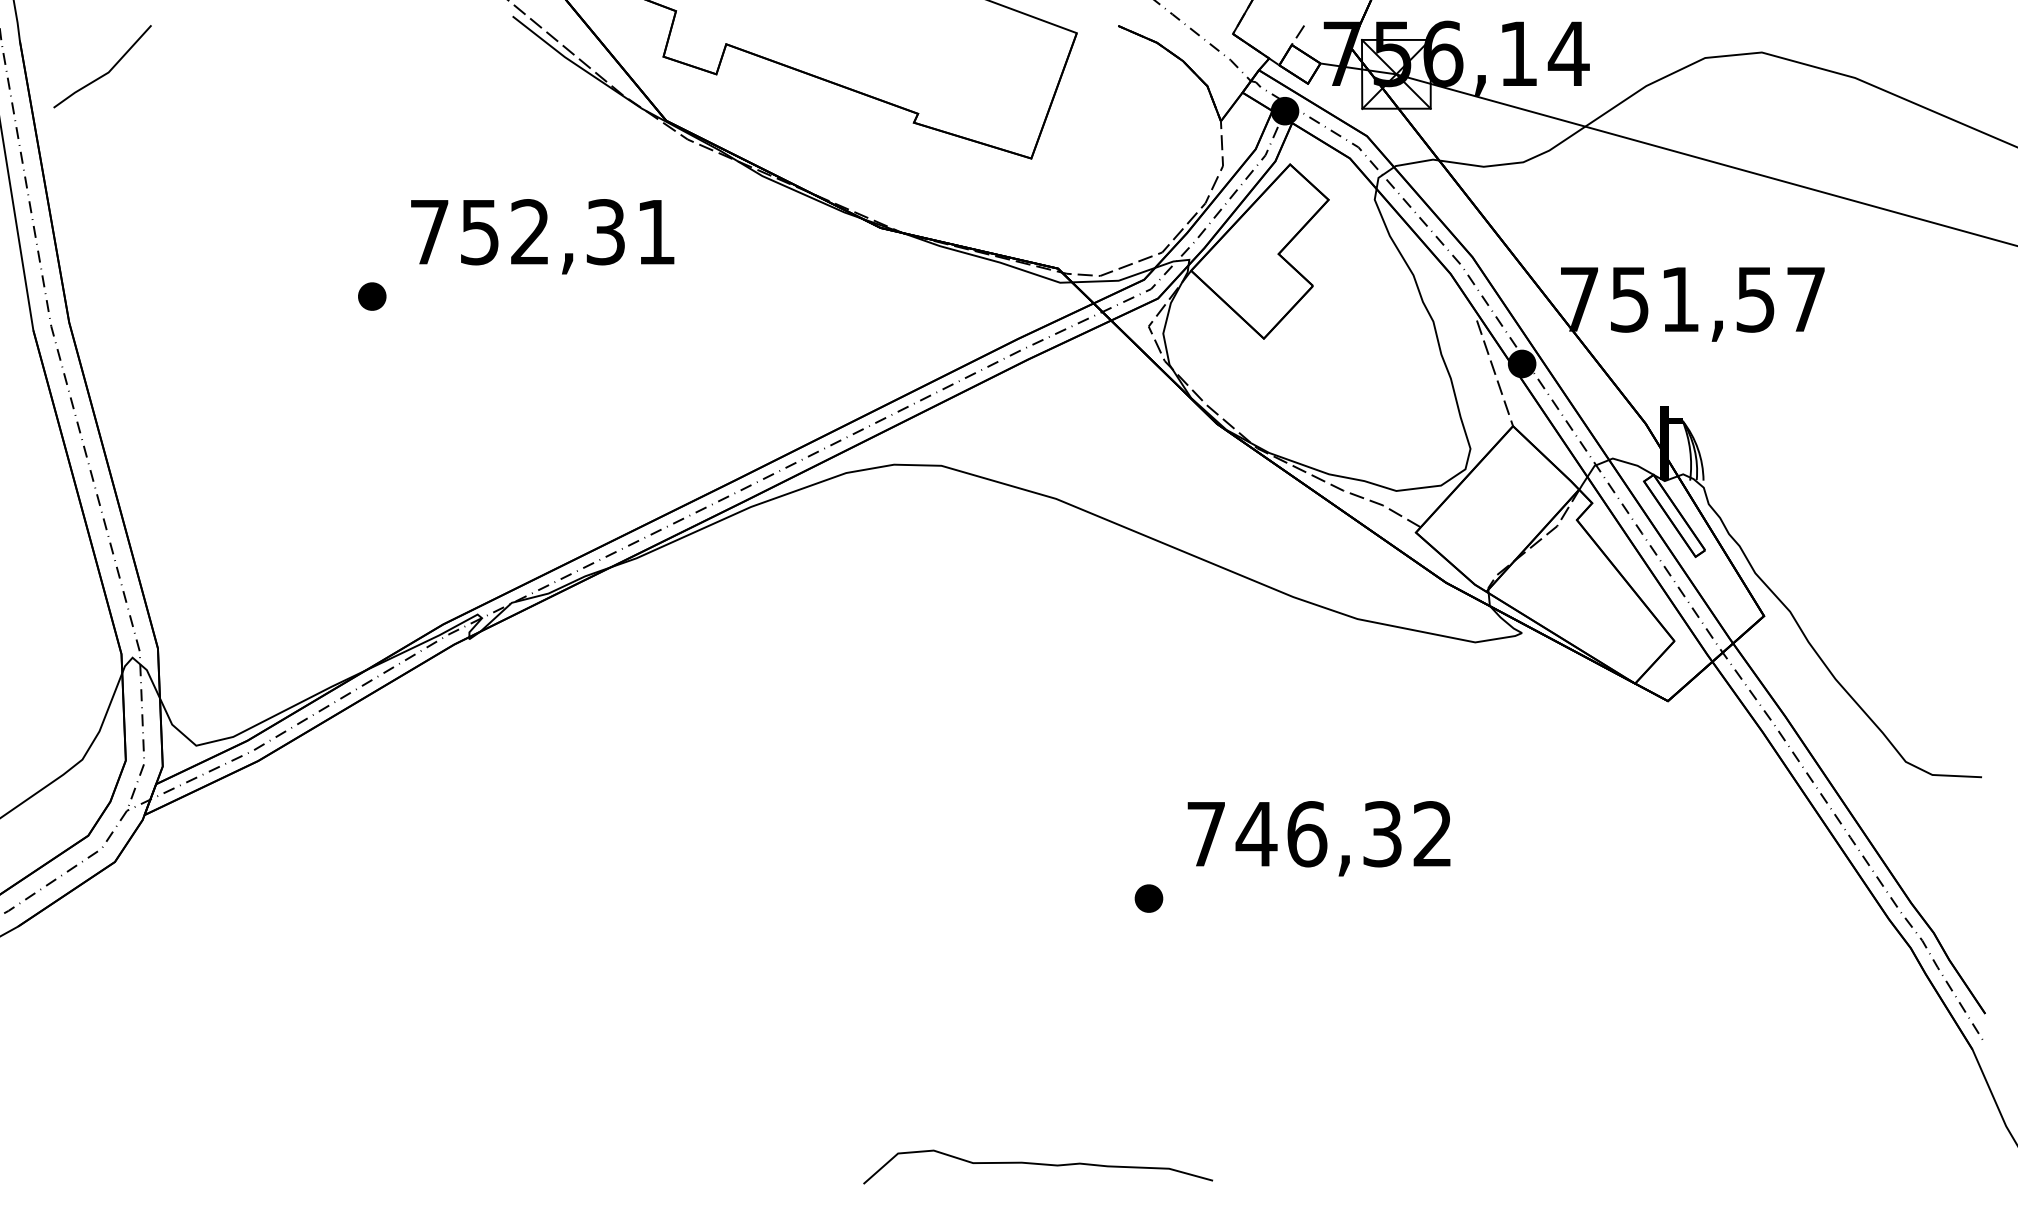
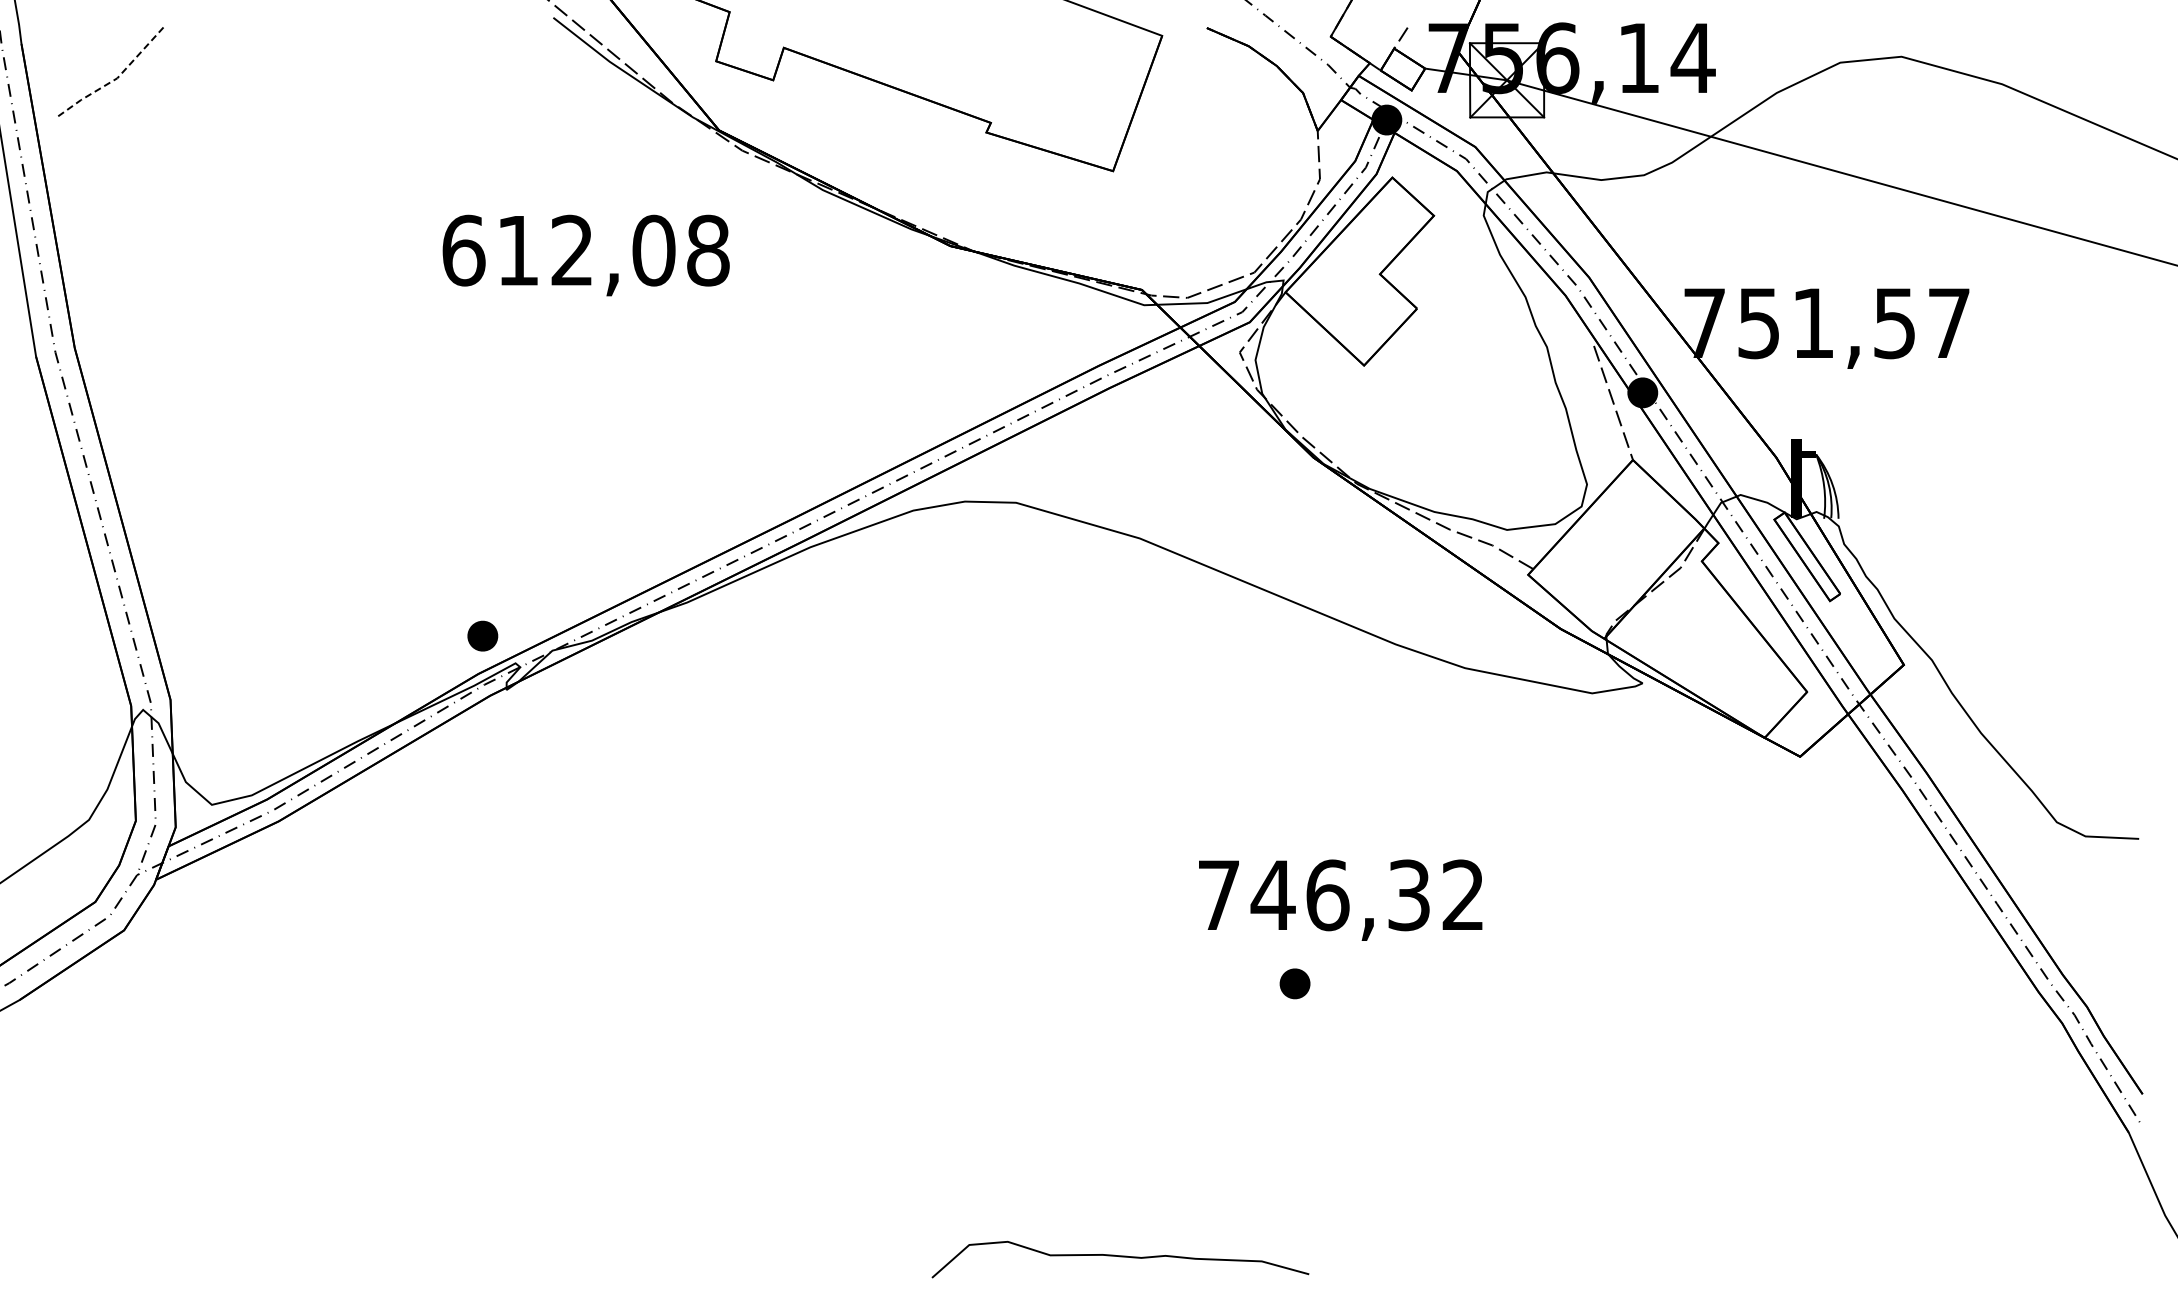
line: (106, 73) -> (115, 79), solid -> dashed
text: (542, 232) -> (585, 250), 752,31 -> 612,08
part: (371, 295) -> (482, 635), moved
text: (1318, 838) -> (1340, 899), moved
part: (1148, 898) -> (1294, 983), moved

